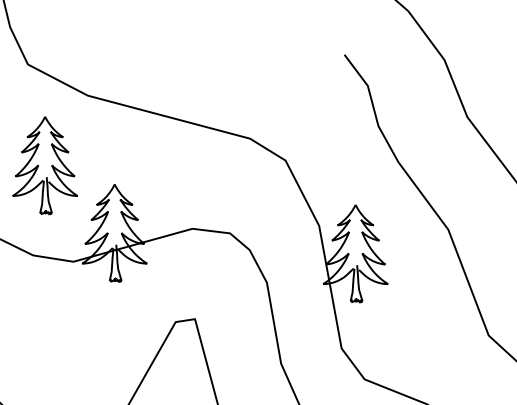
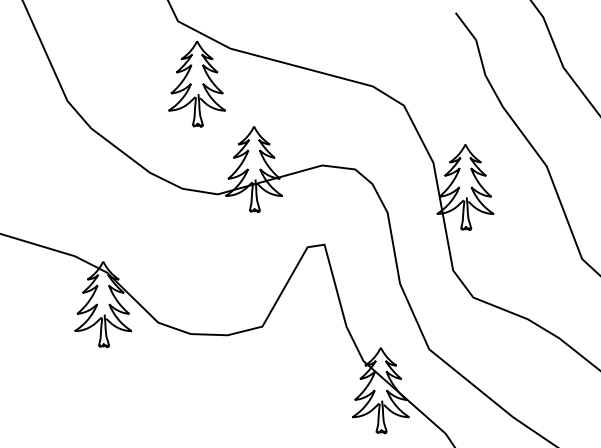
part: (44, 166) -> (196, 84), moved

